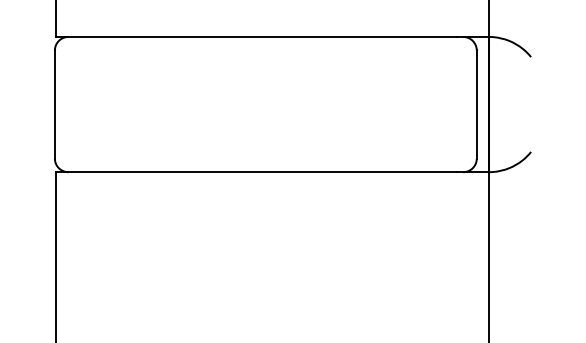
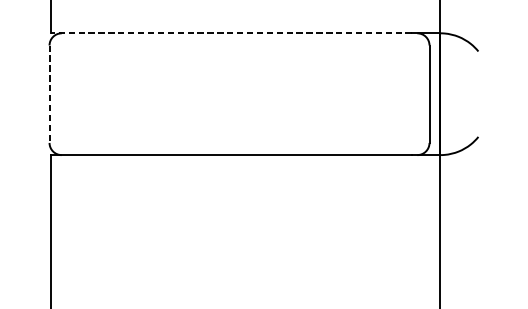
line: (256, 36) -> (231, 32), solid -> dashed
line: (54, 105) -> (49, 95), solid -> dashed

